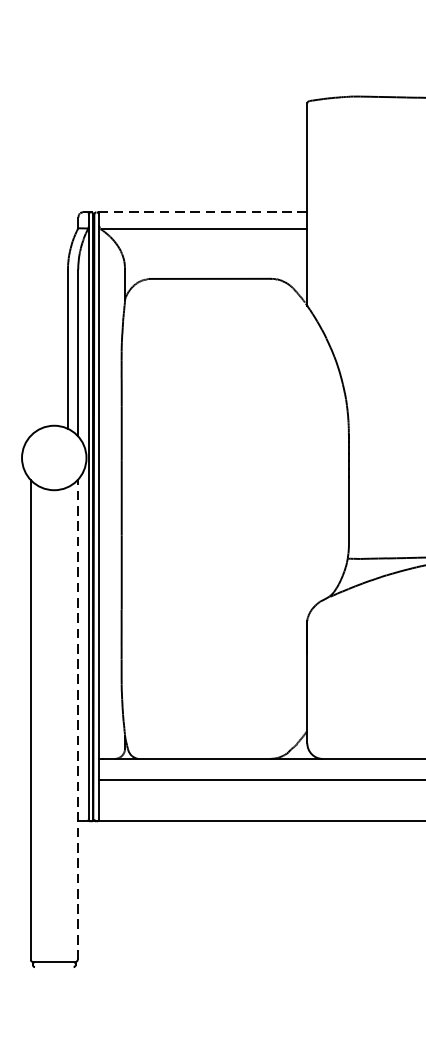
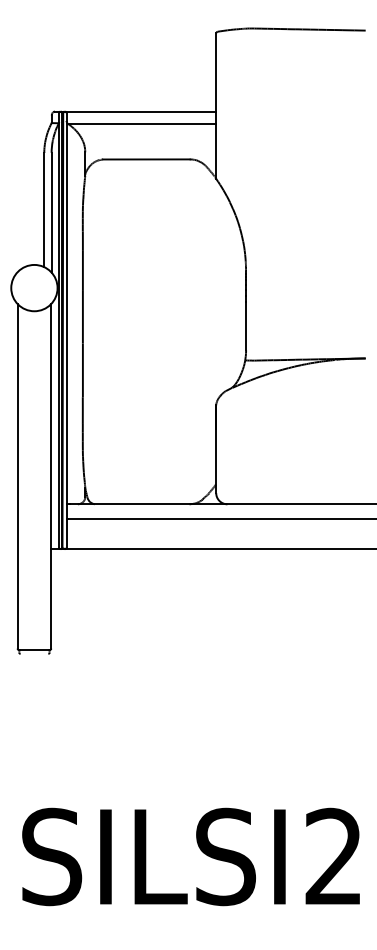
line: (194, 212) -> (135, 111), dashed -> solid
line: (78, 718) -> (51, 475), dashed -> solid

